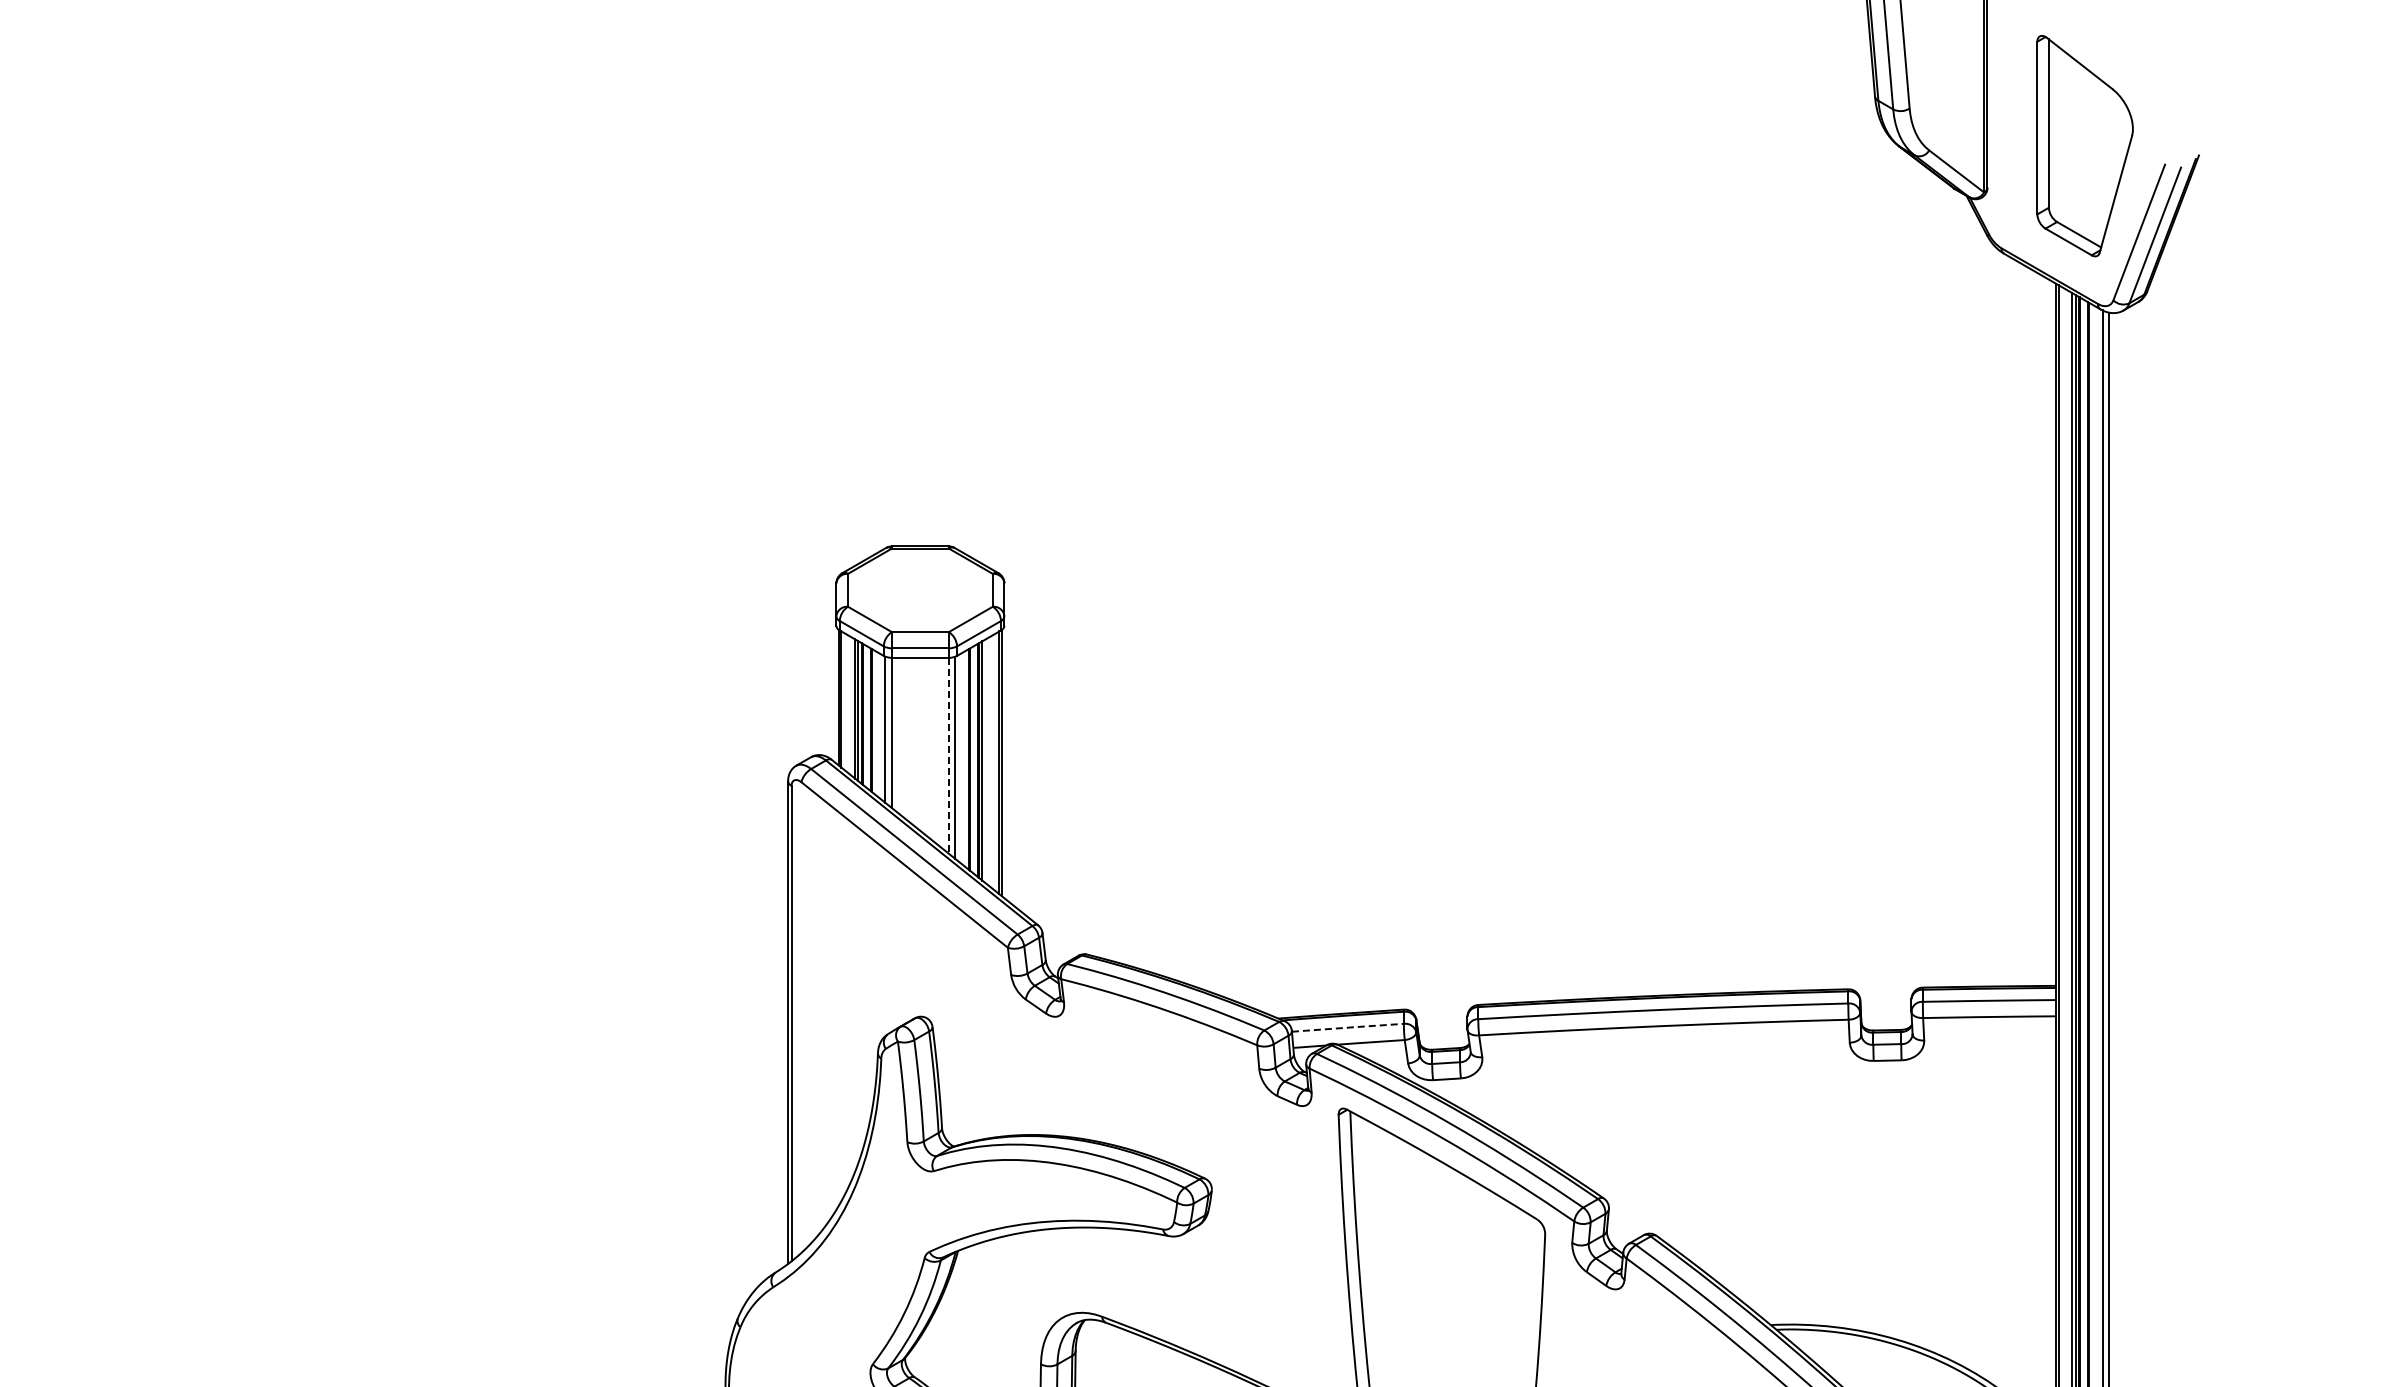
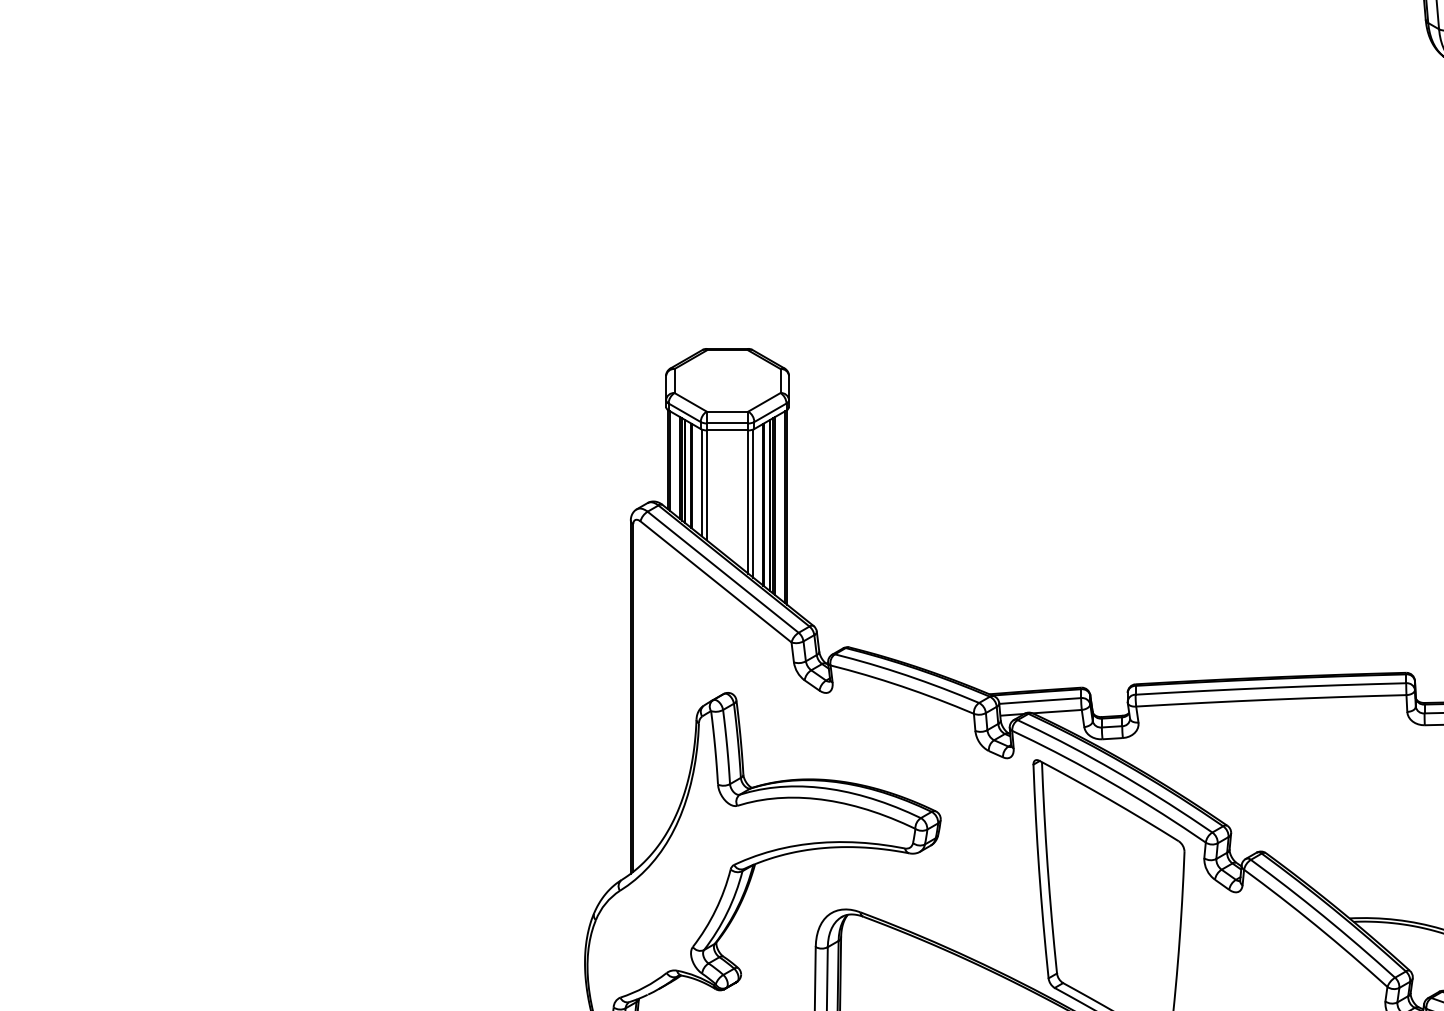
line: (948, 755) -> (748, 501), dashed -> solid
line: (985, 761) -> (775, 506), added
line: (1347, 1027) -> (1039, 700), dashed -> solid

